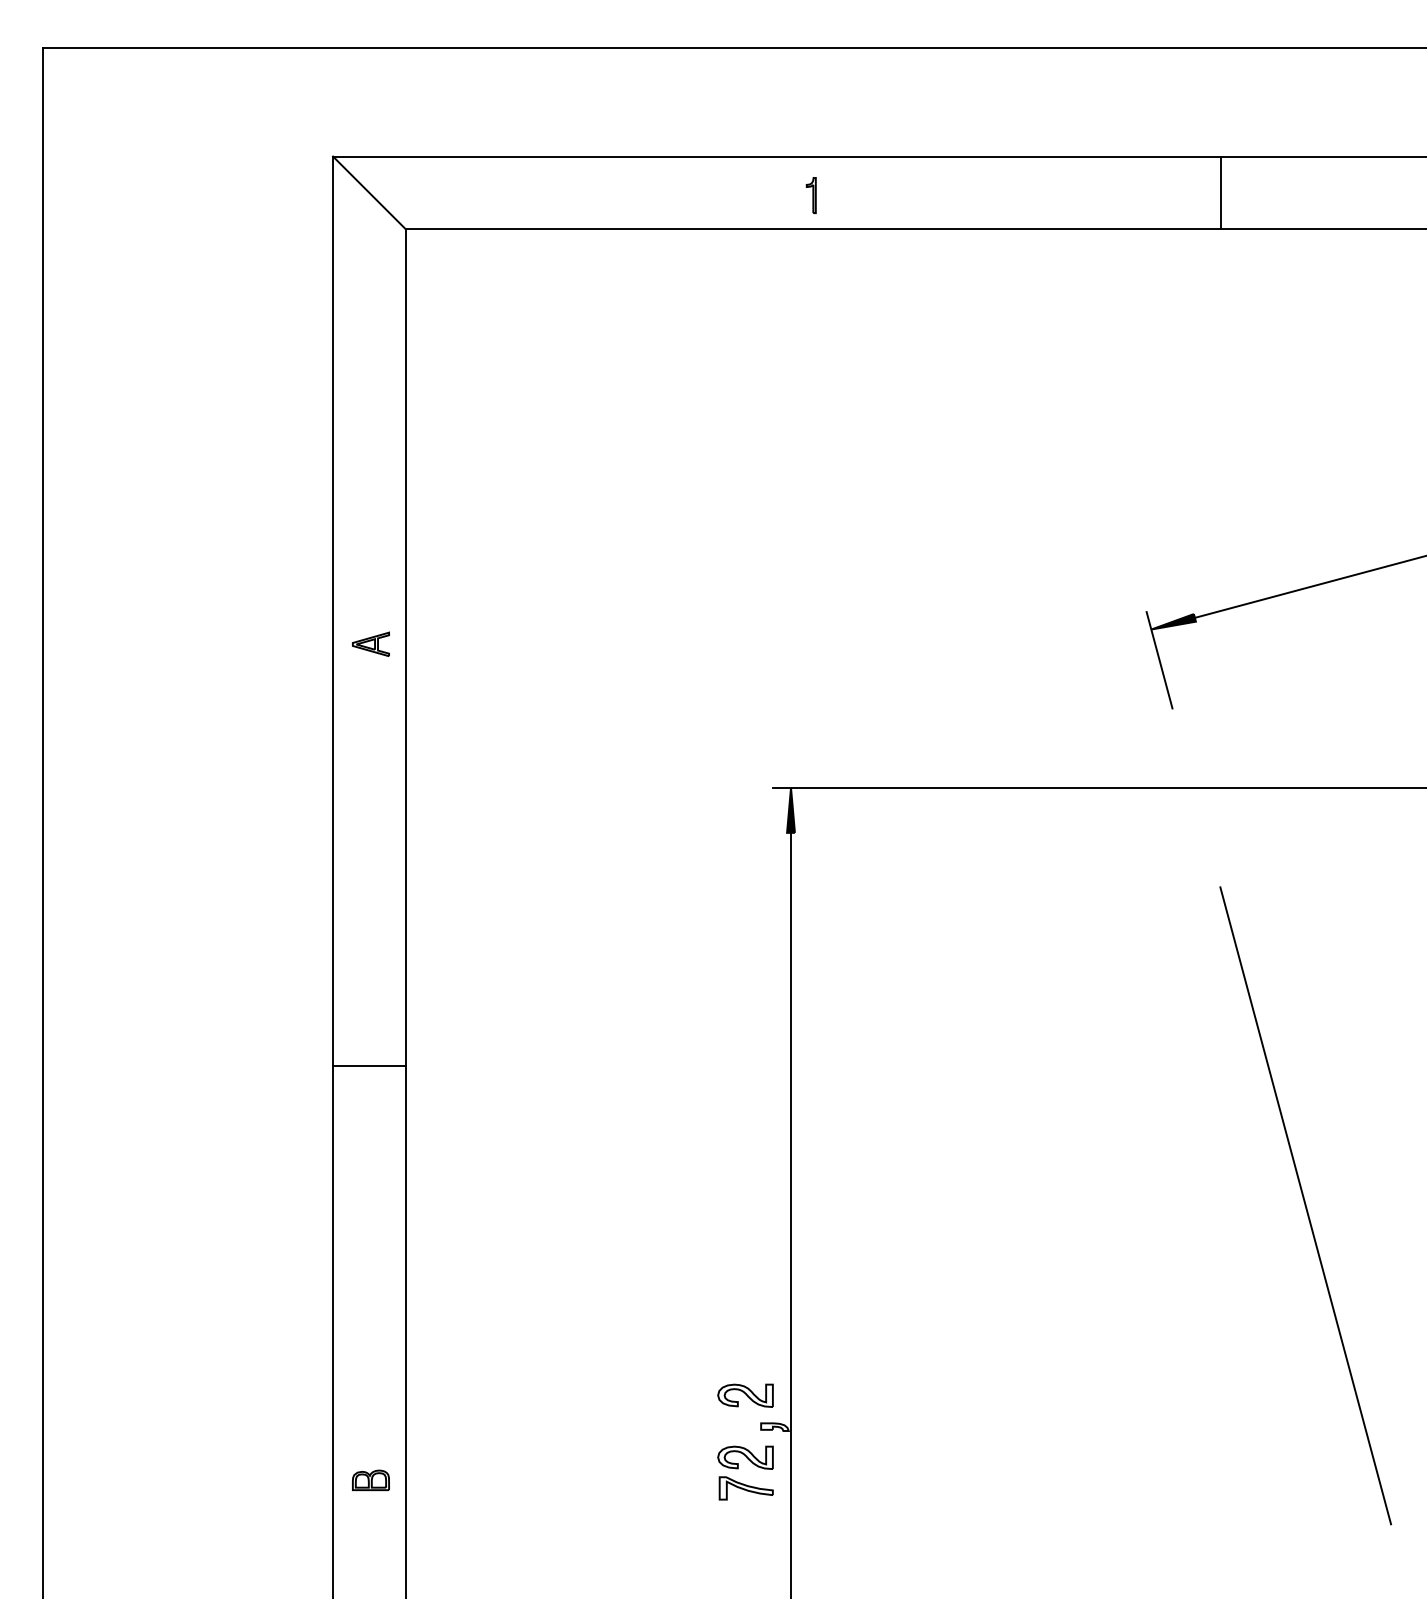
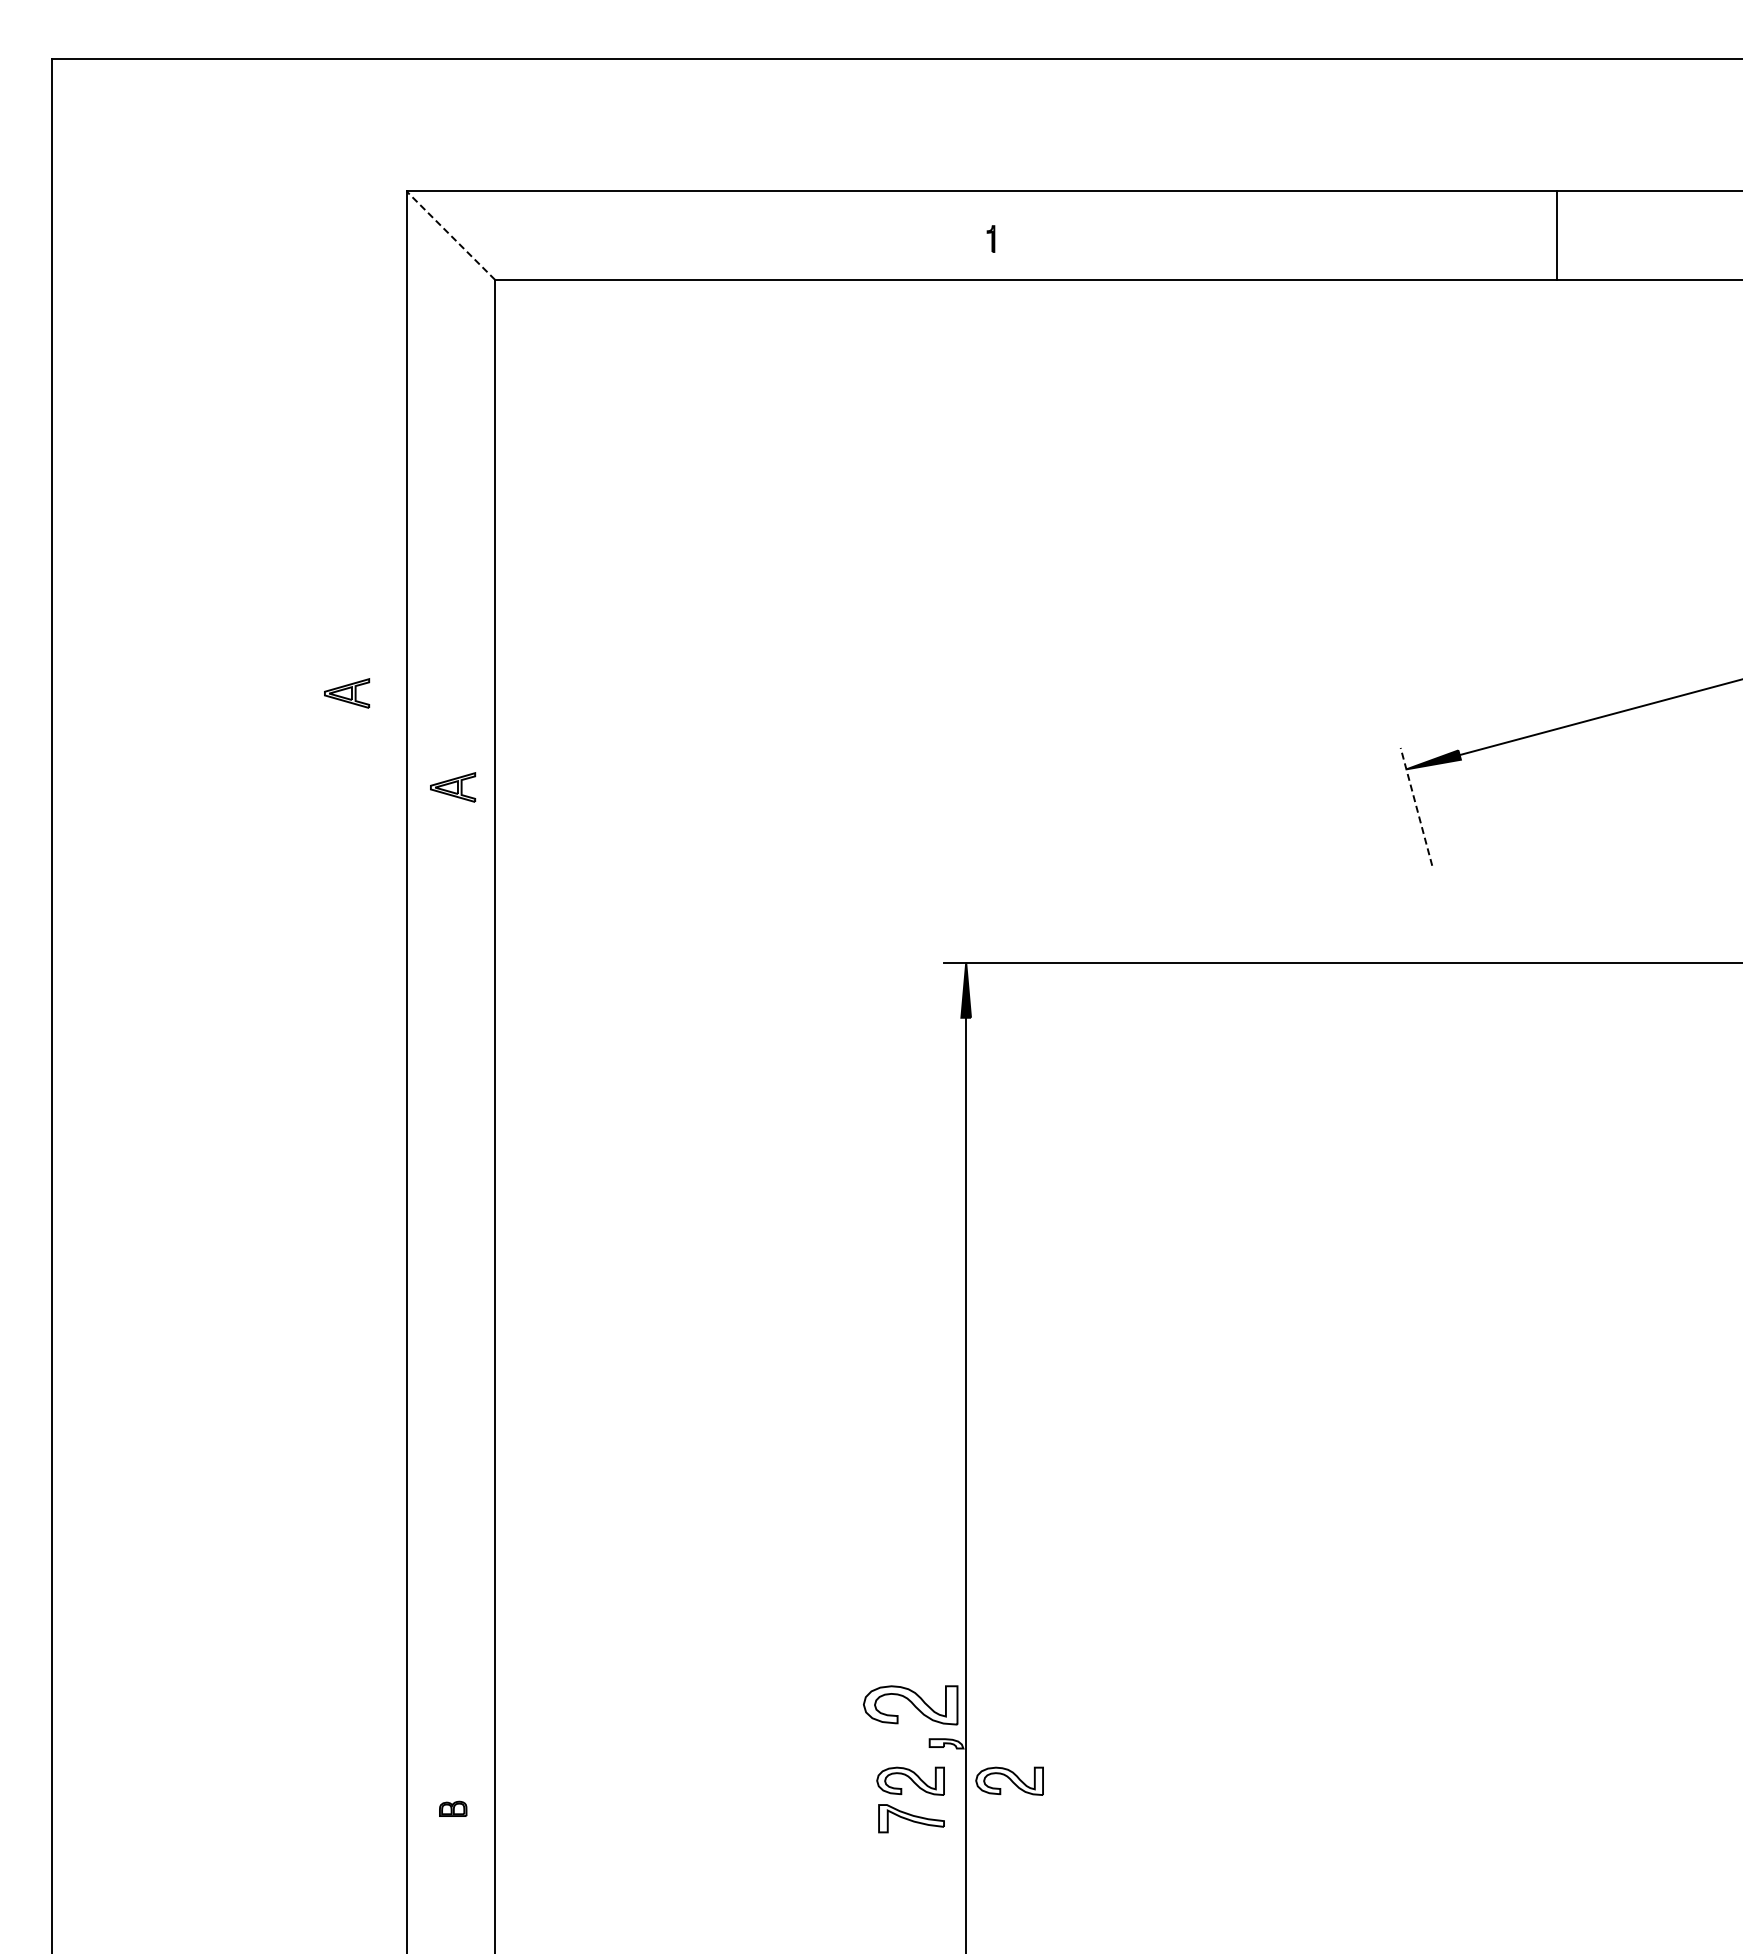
line: (368, 192) -> (450, 235), solid -> dashed
line: (1220, 192) -> (1556, 235), moved
part: (810, 195) -> (990, 238), size x0.6
part: (284, 567) -> (347, 693), added
line: (1159, 659) -> (1416, 806), solid -> dashed
line: (368, 1065) -> (450, 1302), removed
line: (1305, 1205) -> (1594, 1473), removed
part: (745, 1395) -> (910, 1705), size x1.4
part: (826, 1457) -> (1009, 1780), added
part: (371, 1480) -> (453, 1808), size x0.6

